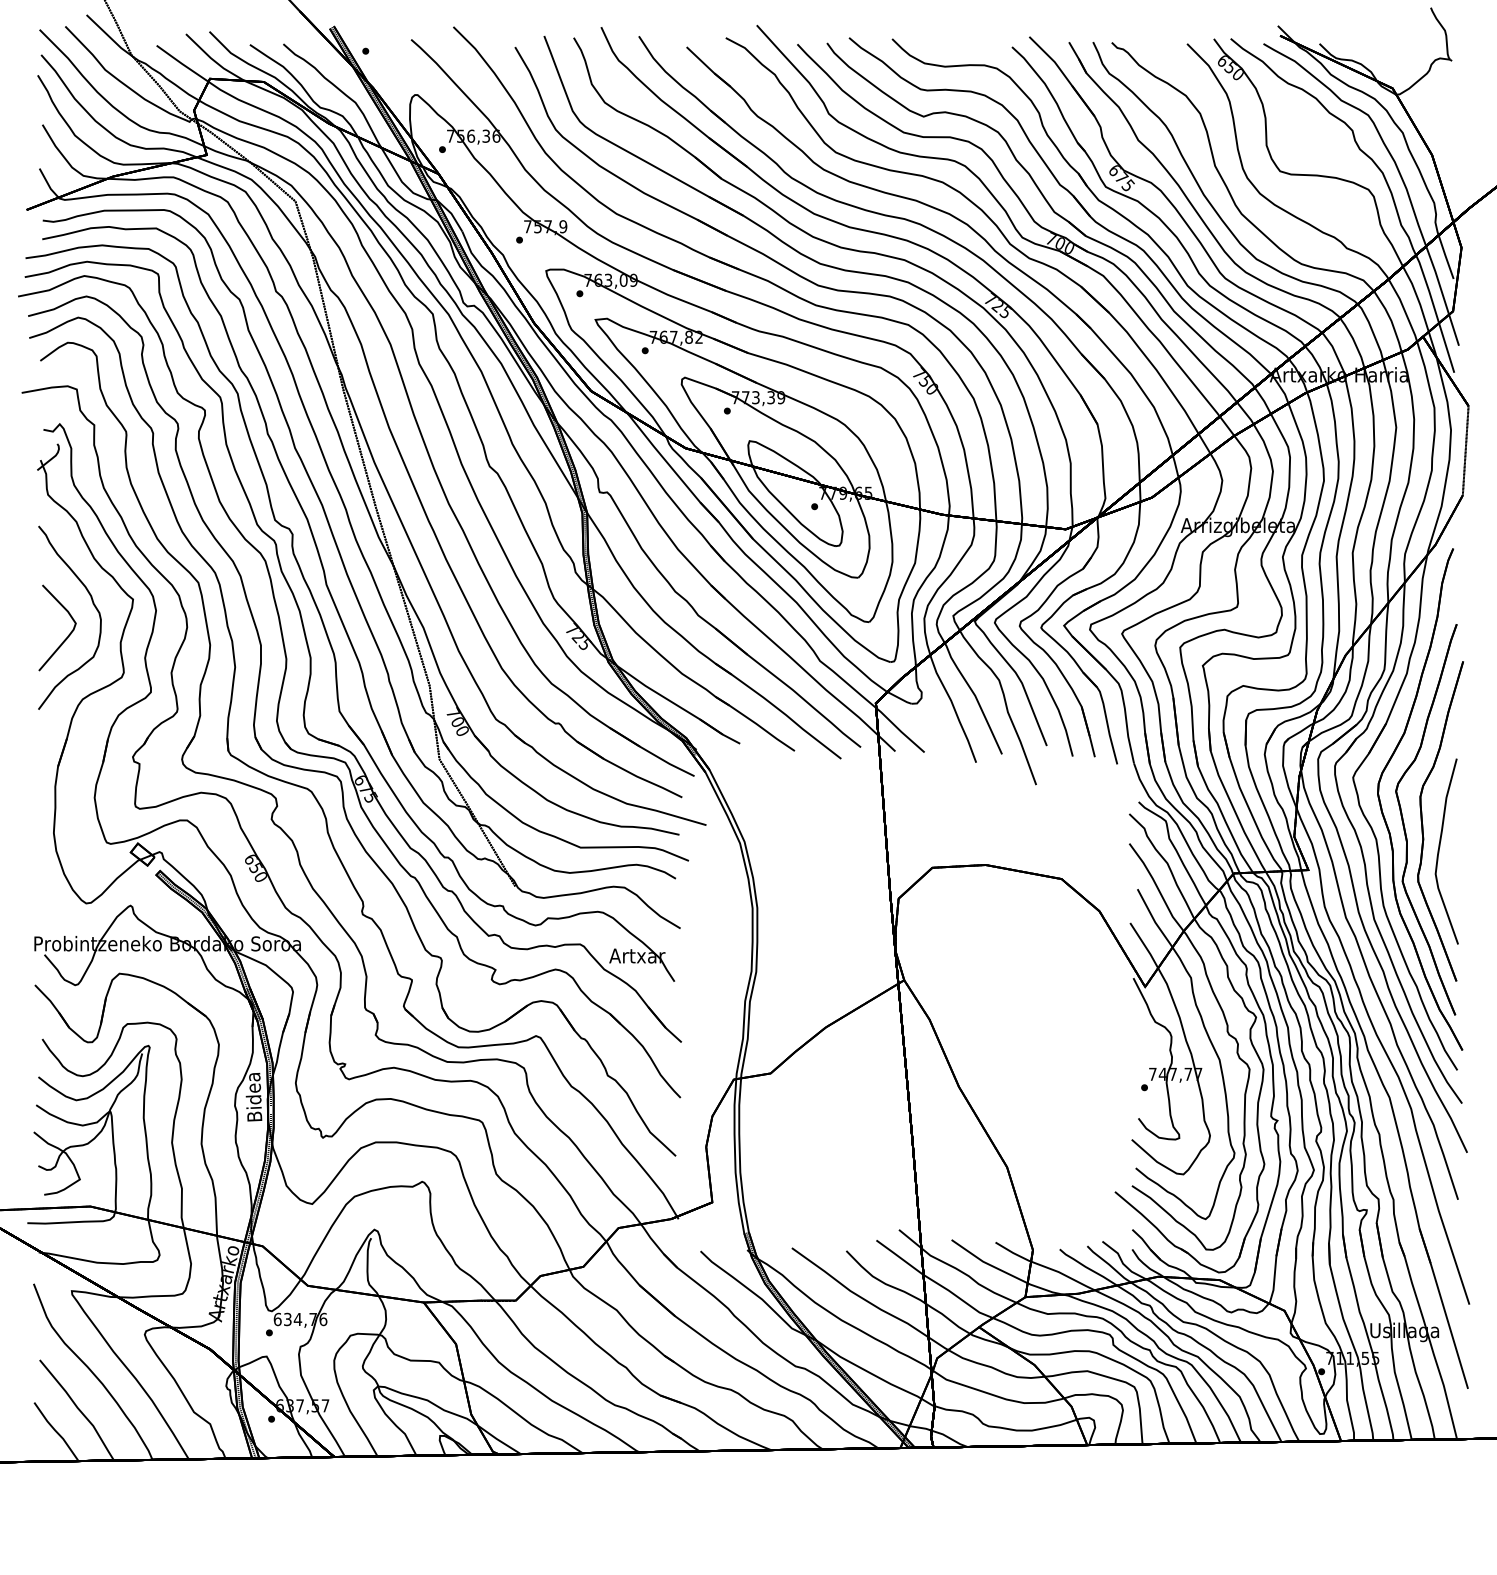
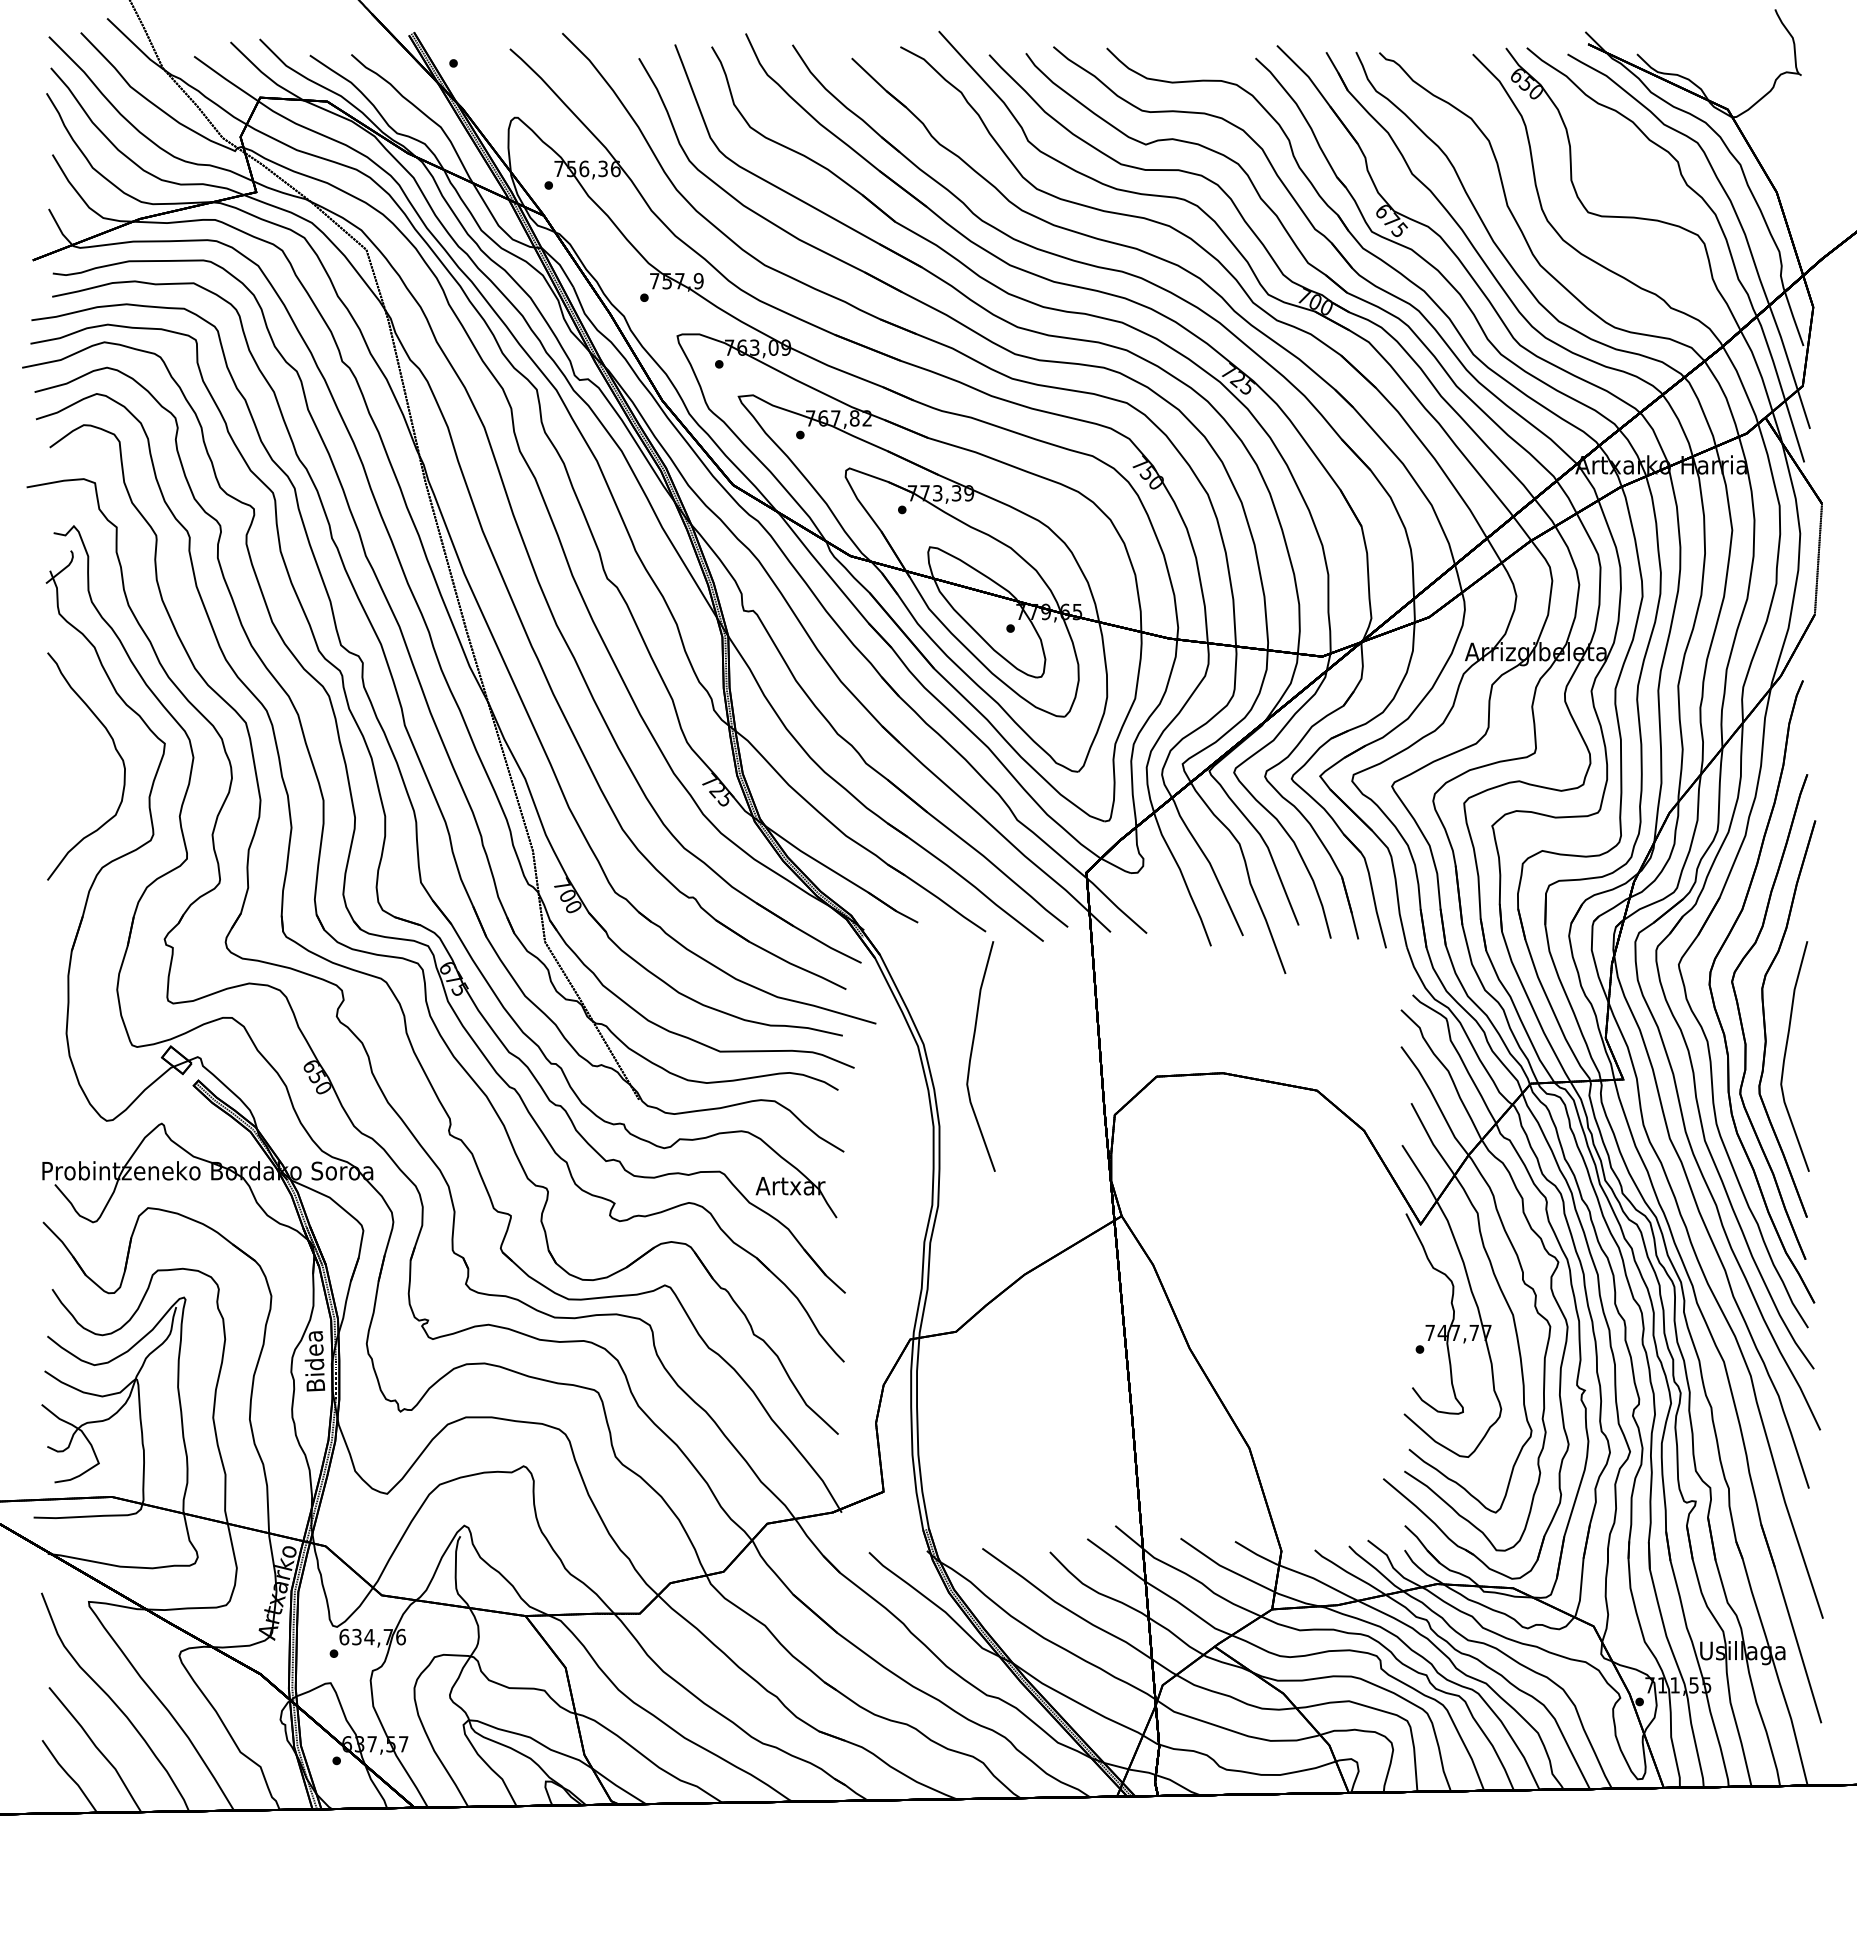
part: (66, 637) -> (82, 790), removed
part: (783, 849) -> (972, 1053), added

